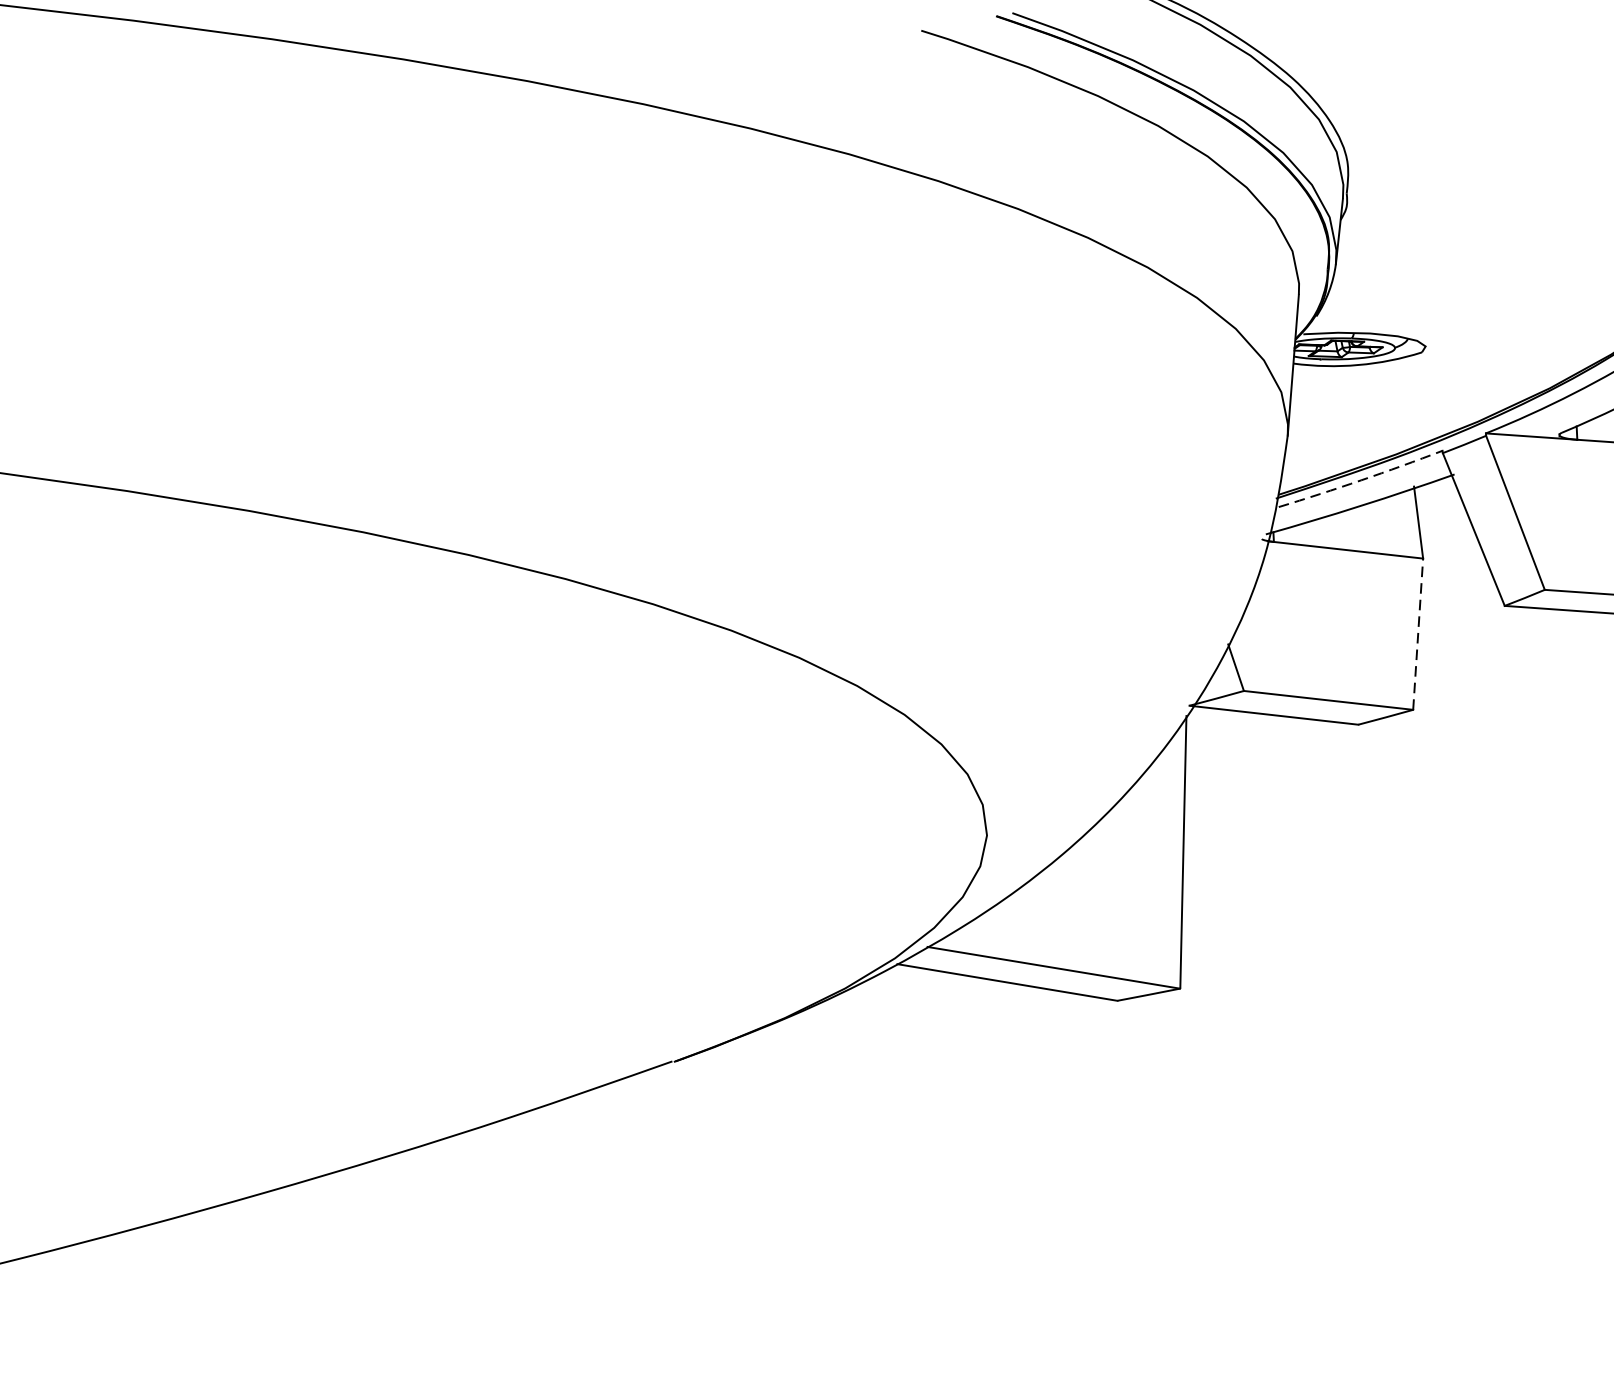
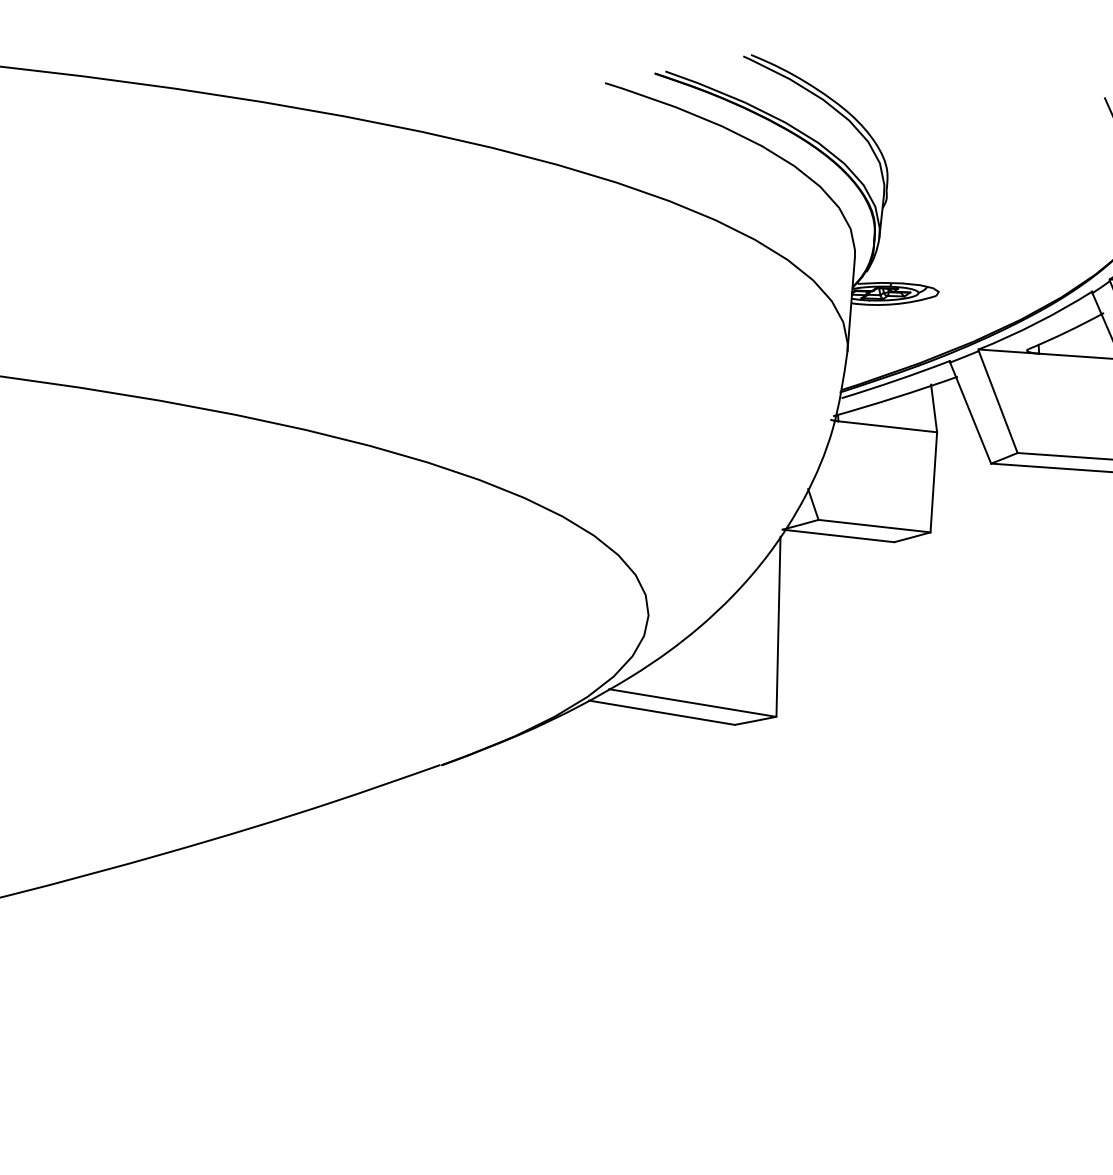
arc: (1361, 480) -> (896, 380), dashed -> solid
line: (1417, 632) -> (933, 481), dashed -> solid

